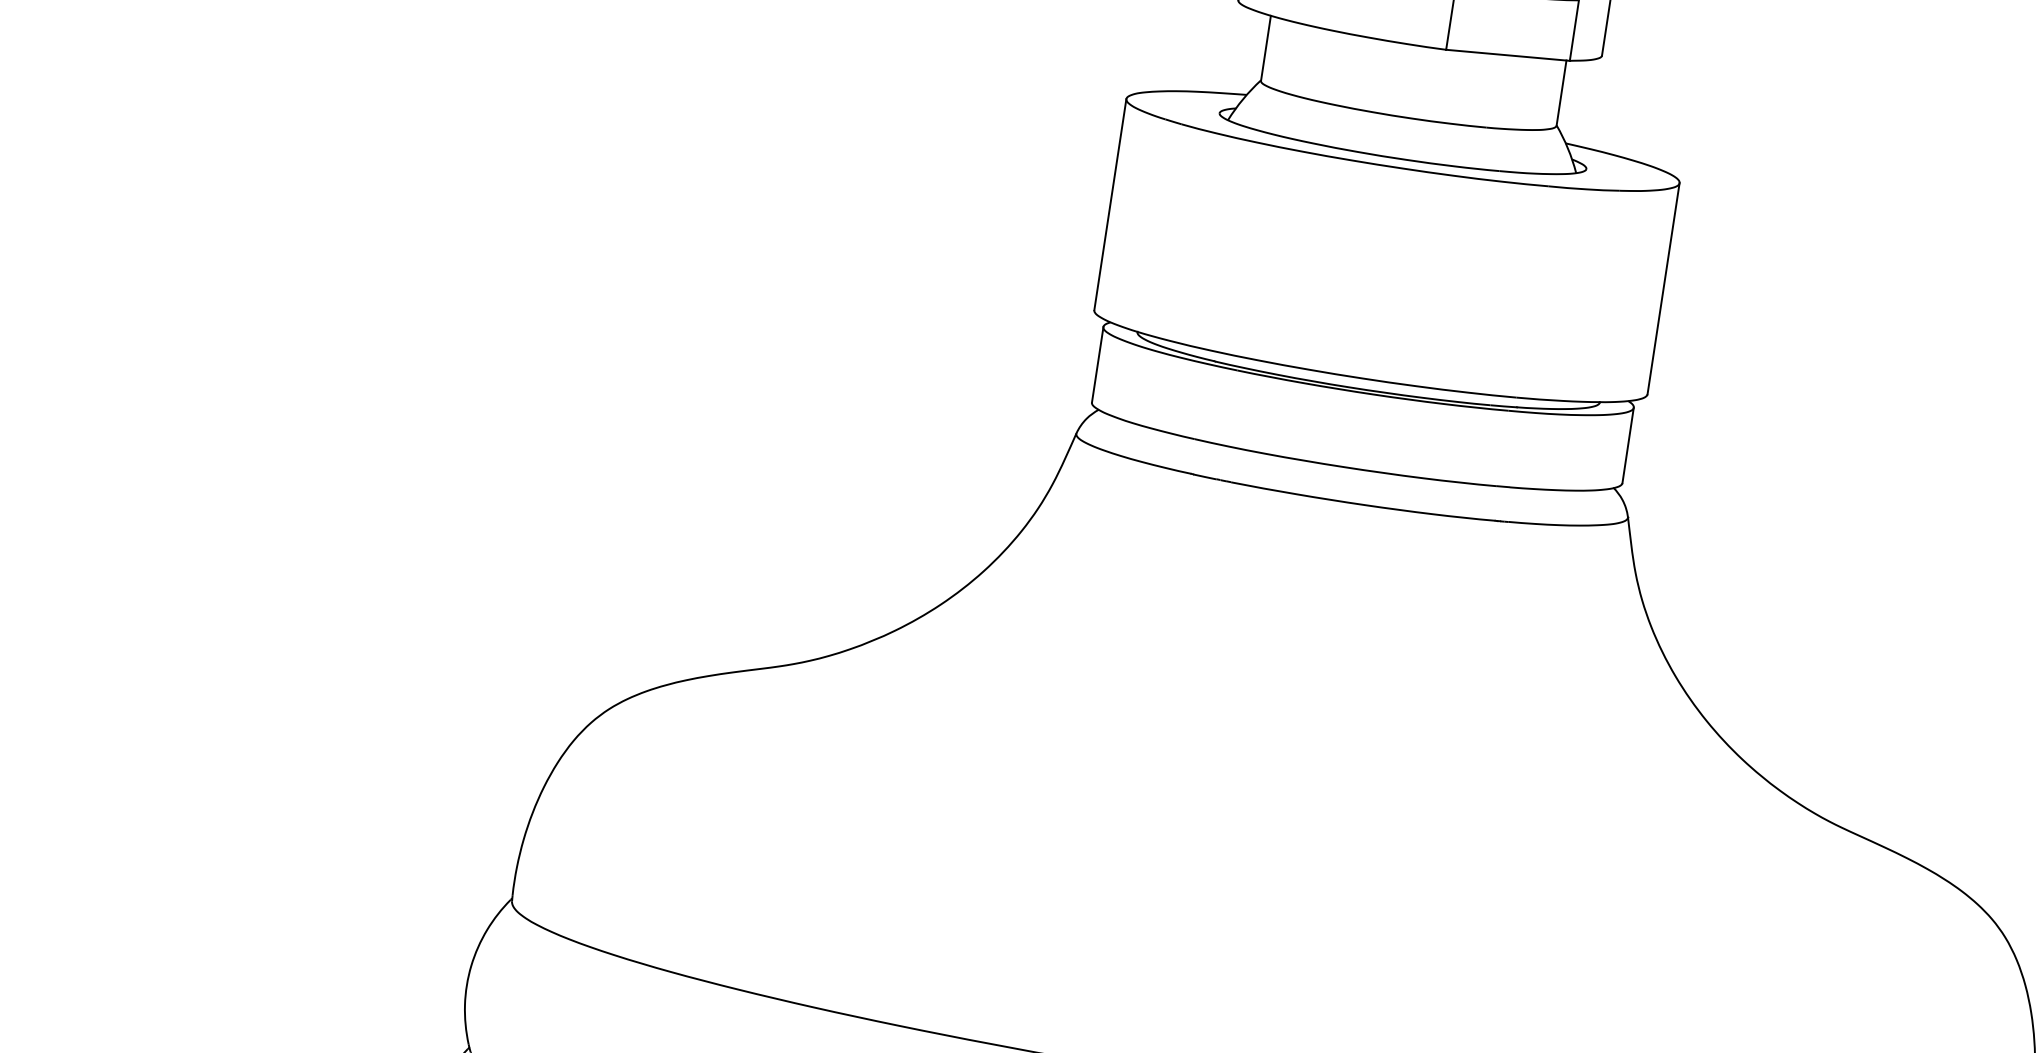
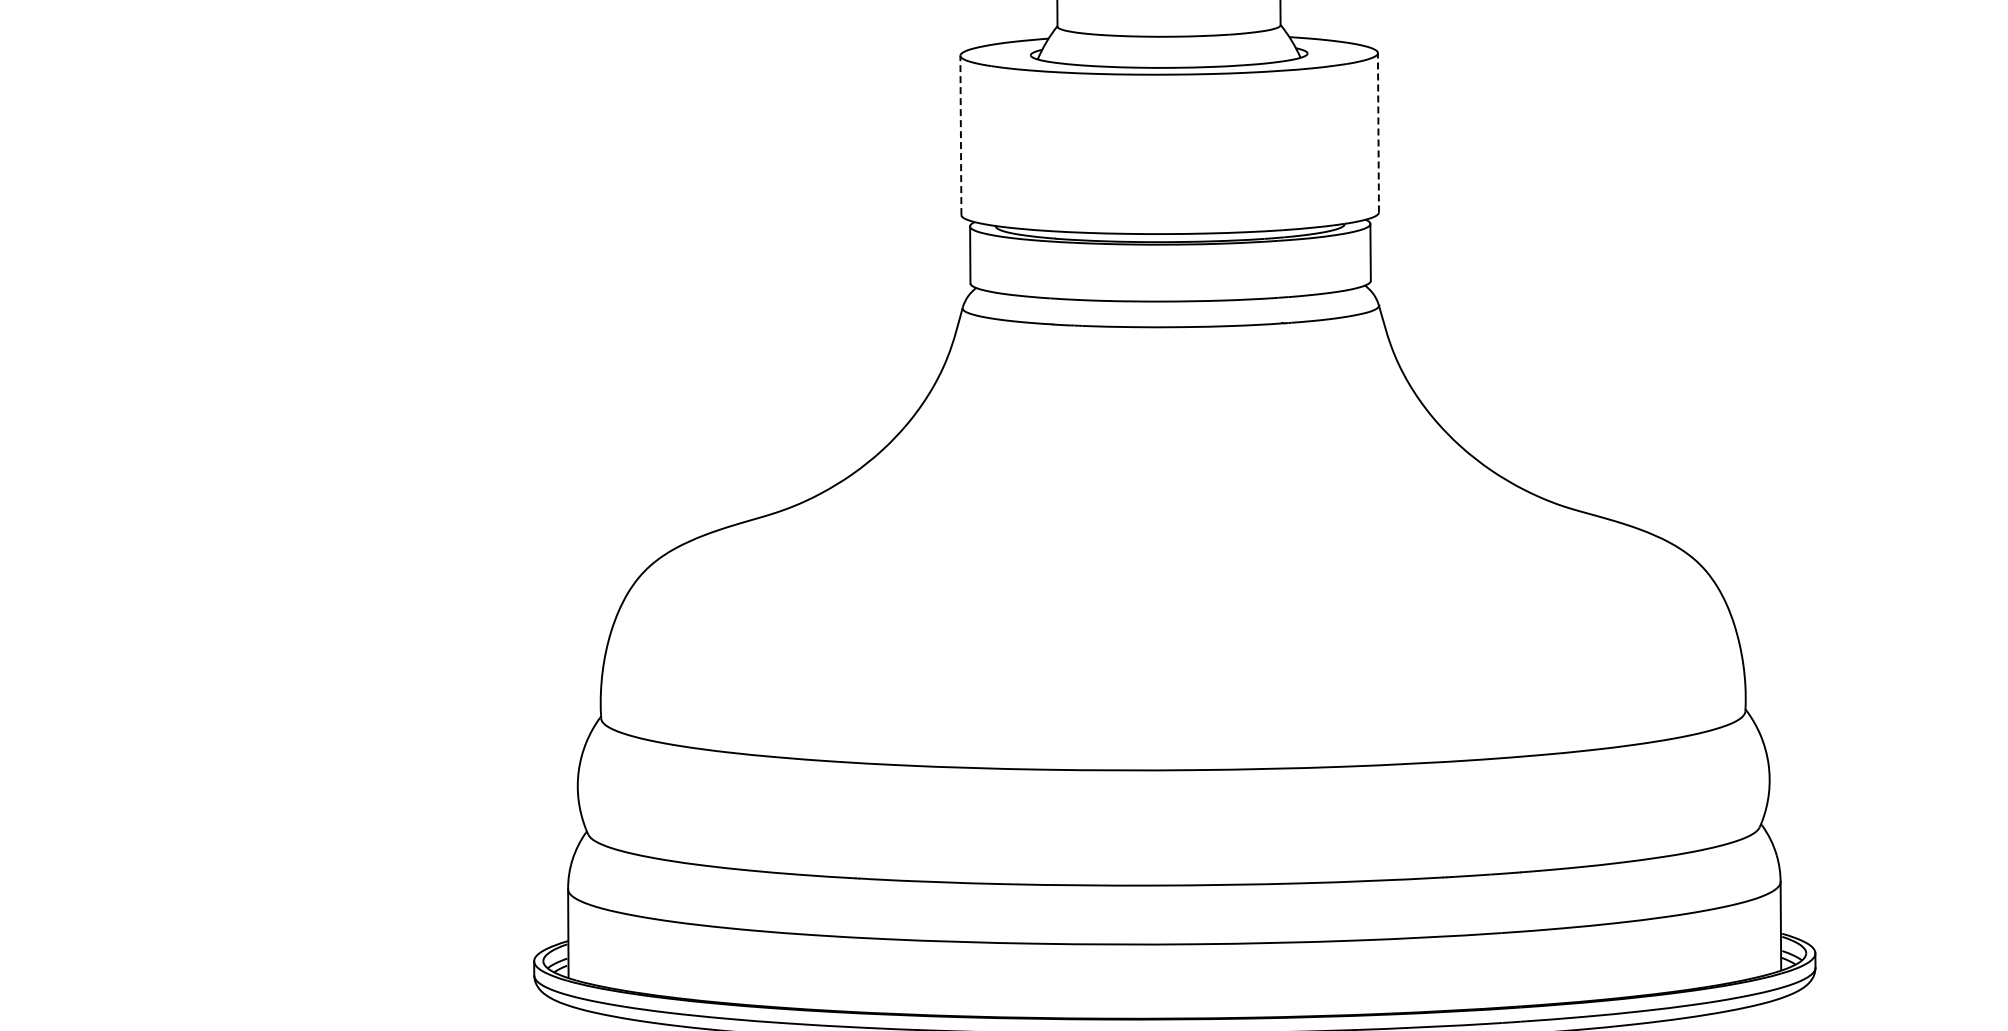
line: (1109, 204) -> (960, 135), solid -> dashed
line: (1663, 288) -> (1378, 132), solid -> dashed

